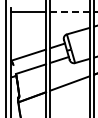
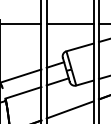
line: (70, 11) -> (70, 23), dashed -> solid

